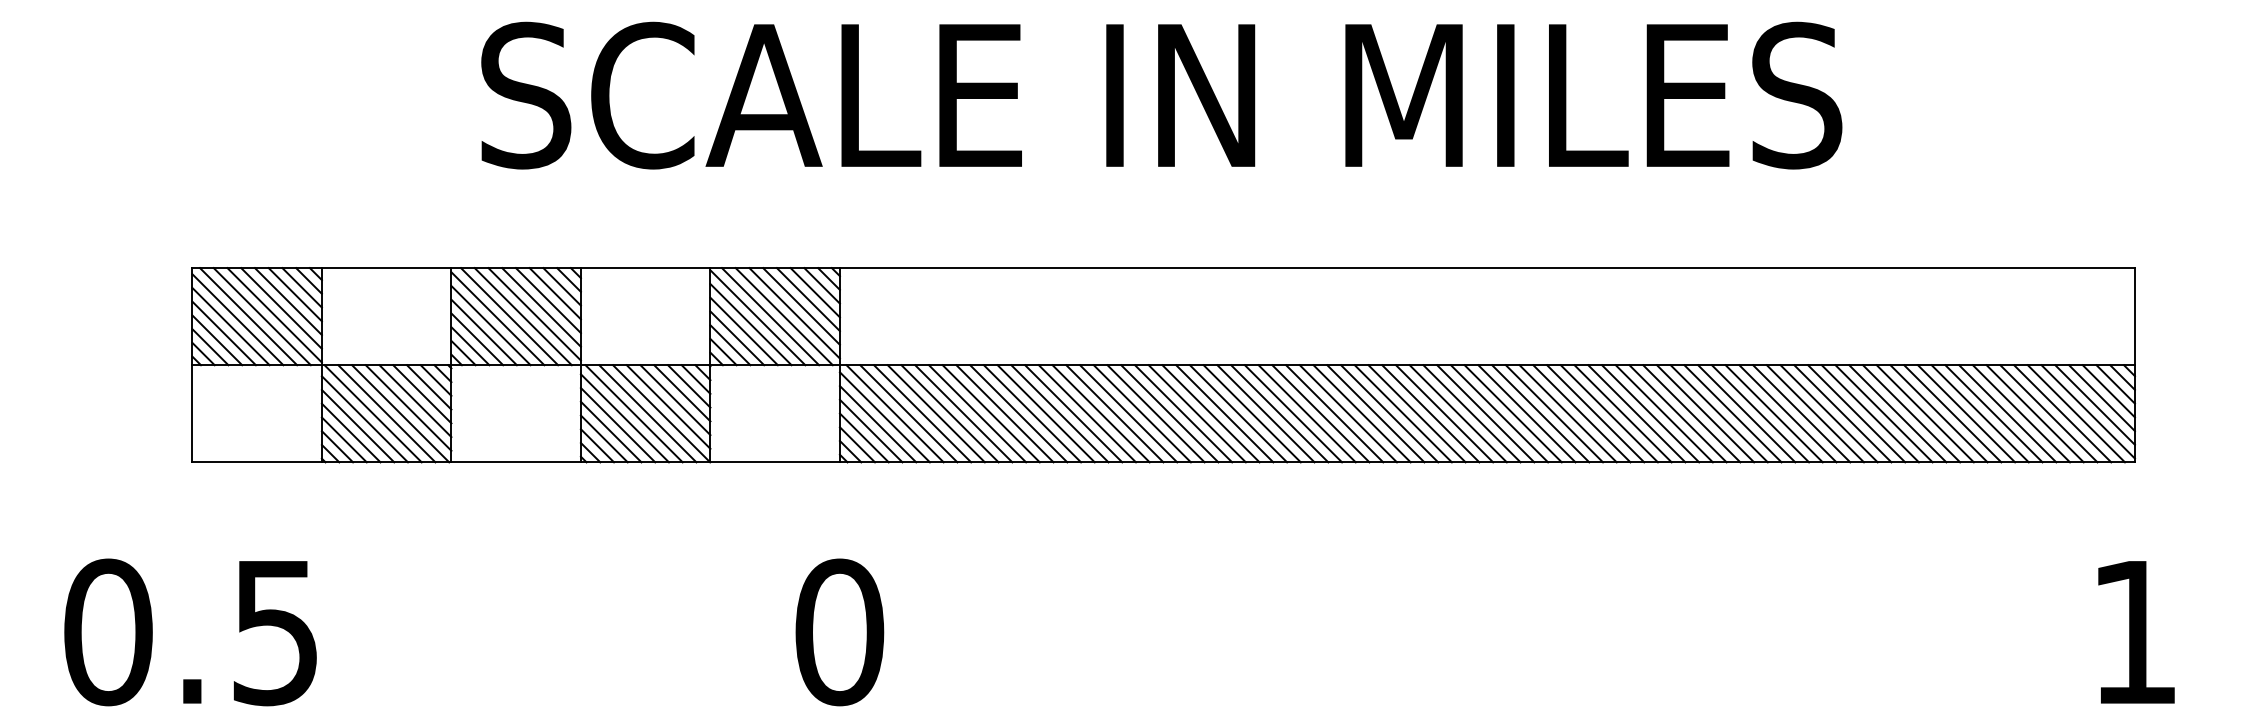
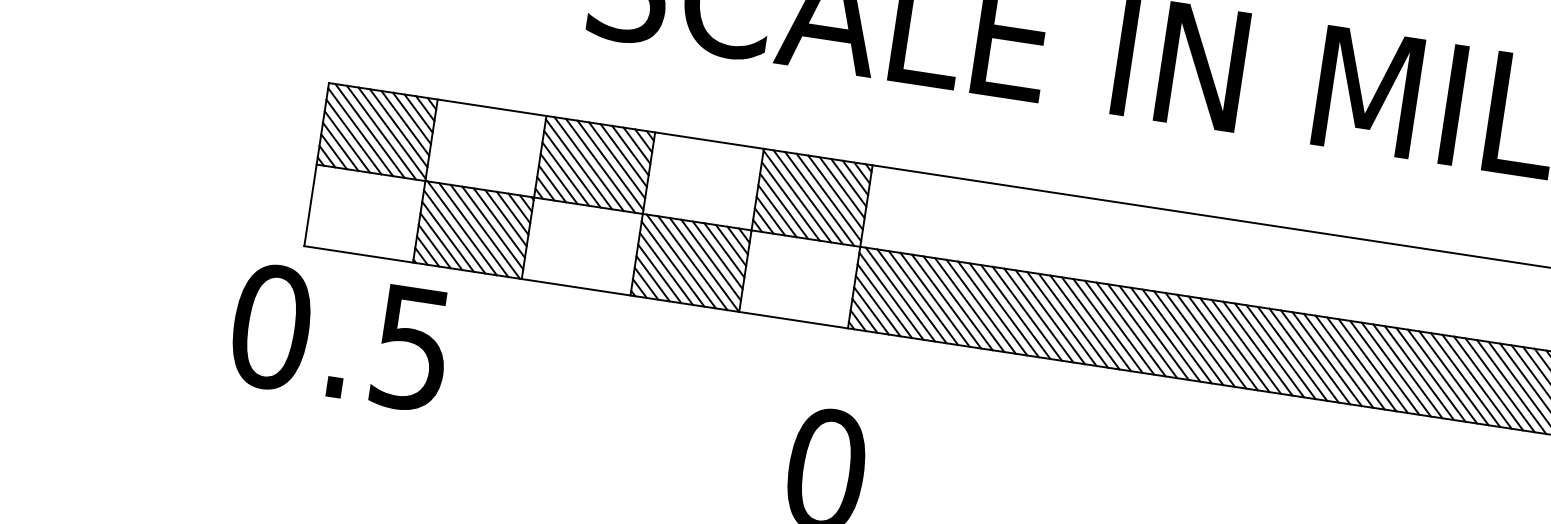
text: (190, 632) -> (340, 337), moved

